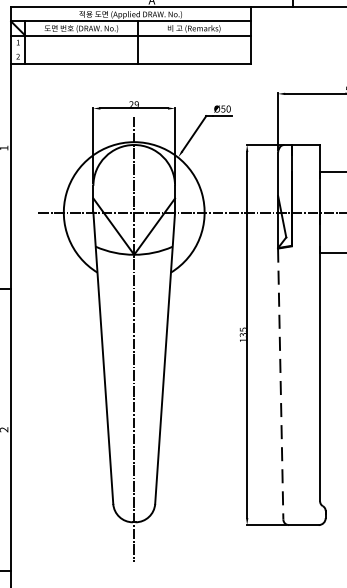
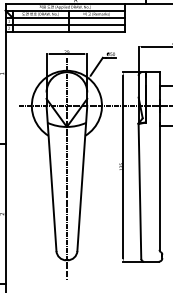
line: (129, 49) -> (64, 24), added
line: (279, 384) -> (139, 191), dashed -> solid

